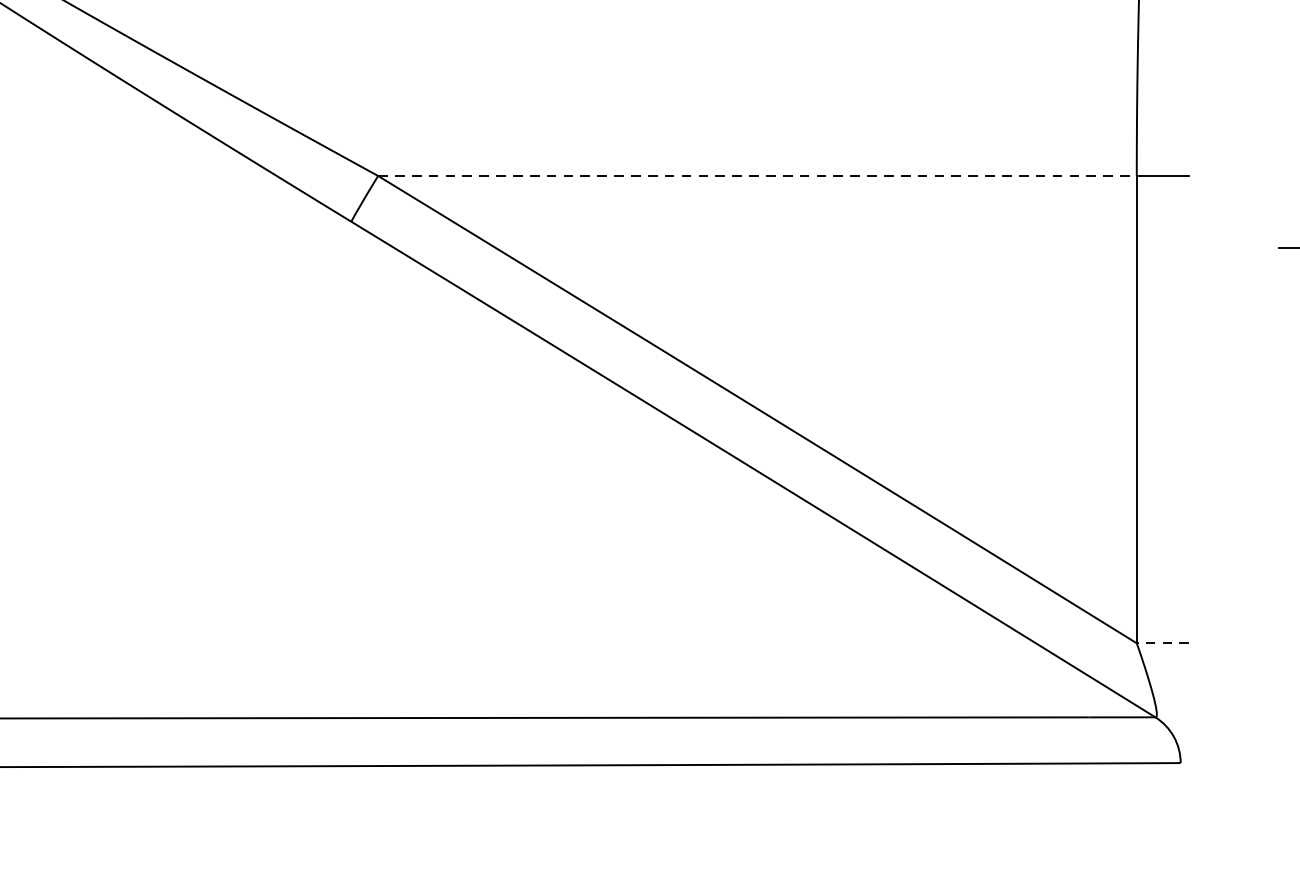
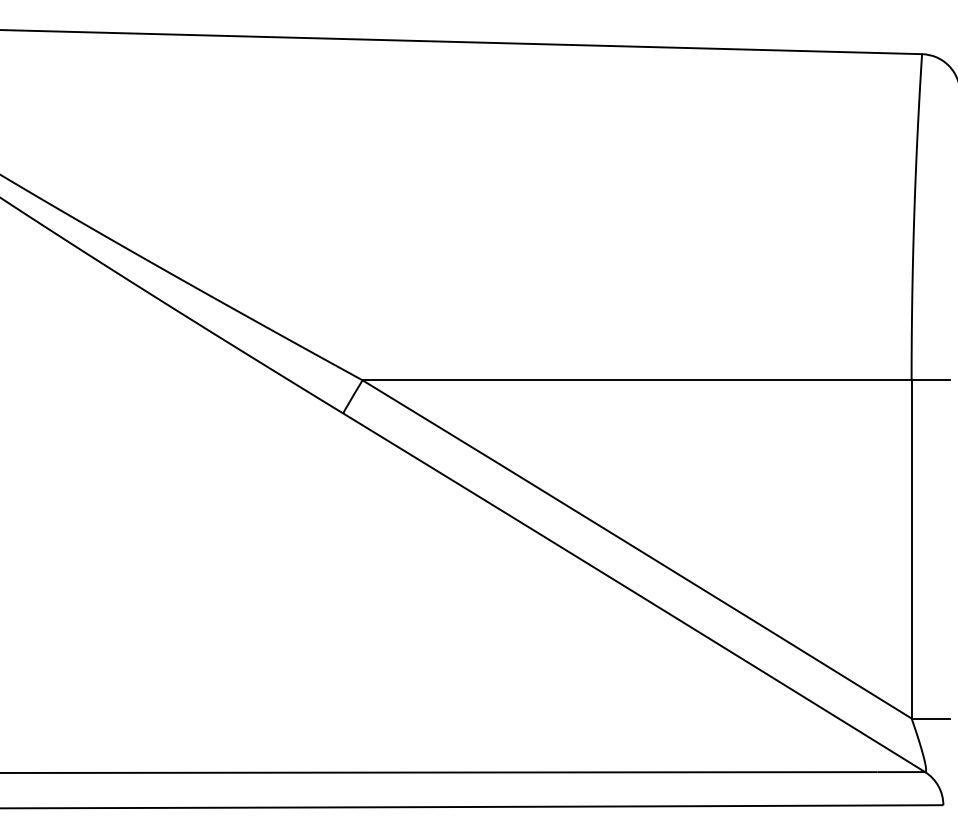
line: (757, 176) -> (637, 380), dashed -> solid
line: (1162, 643) -> (930, 718), dashed -> solid

